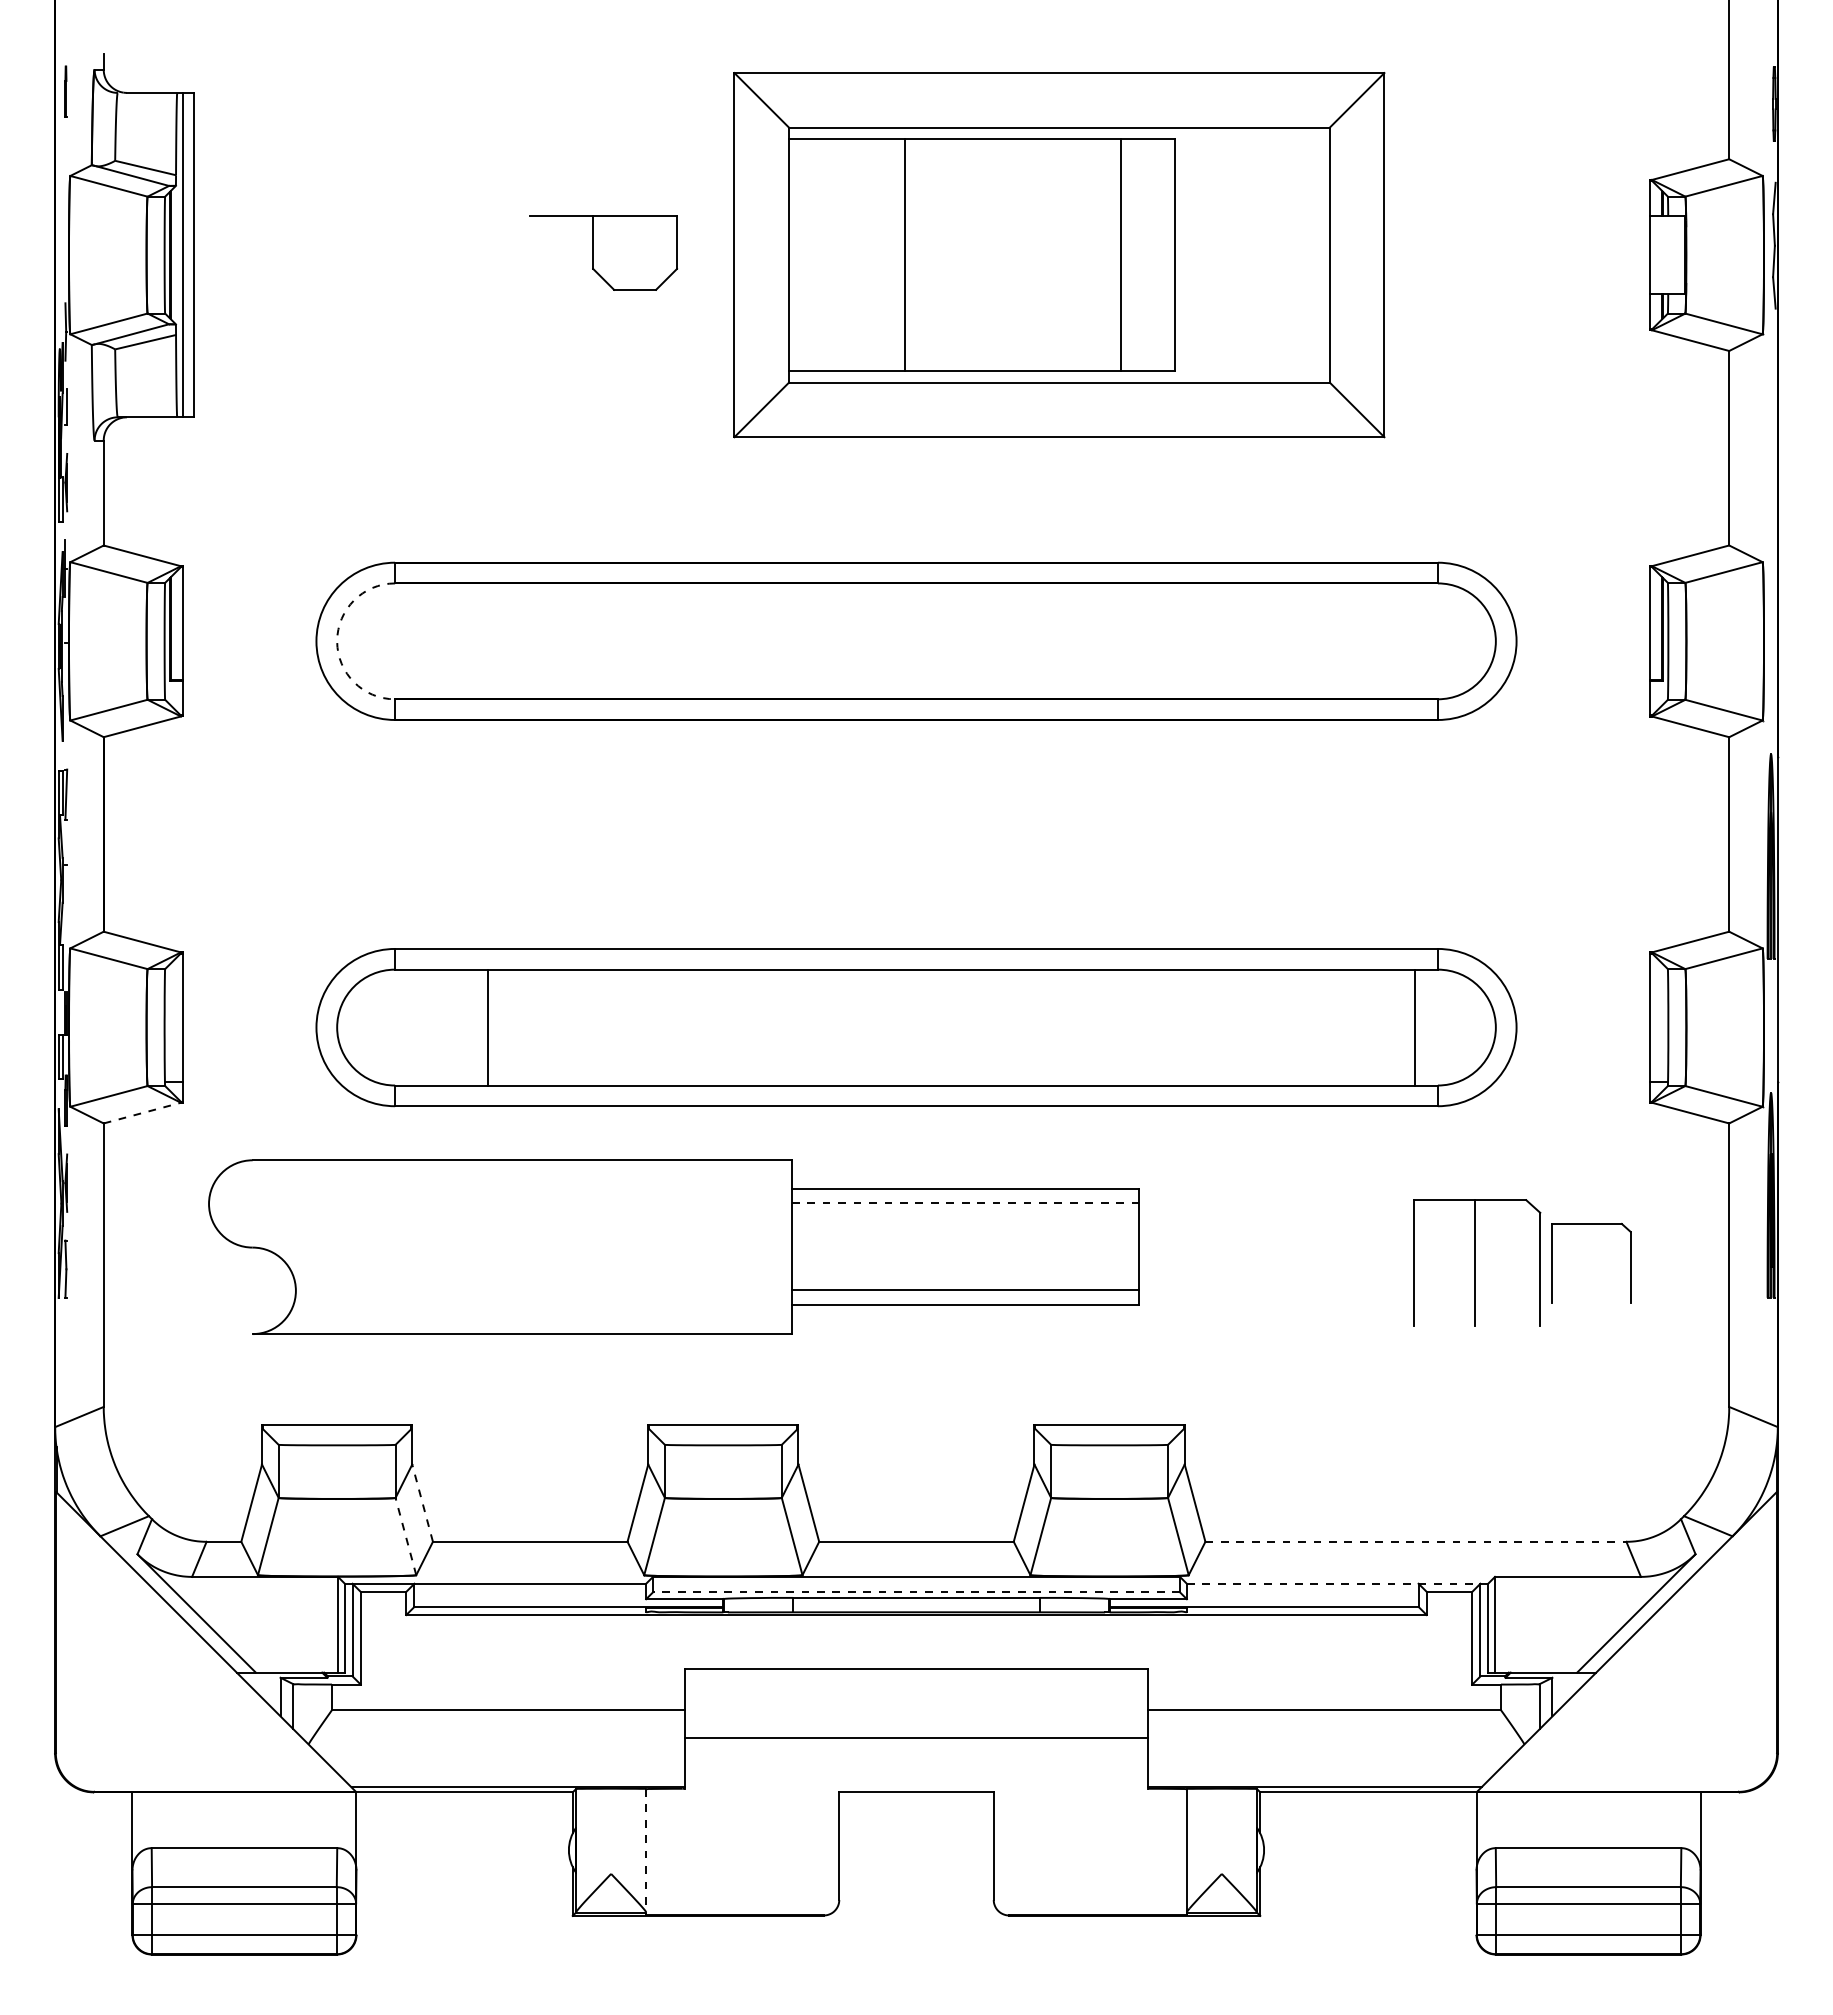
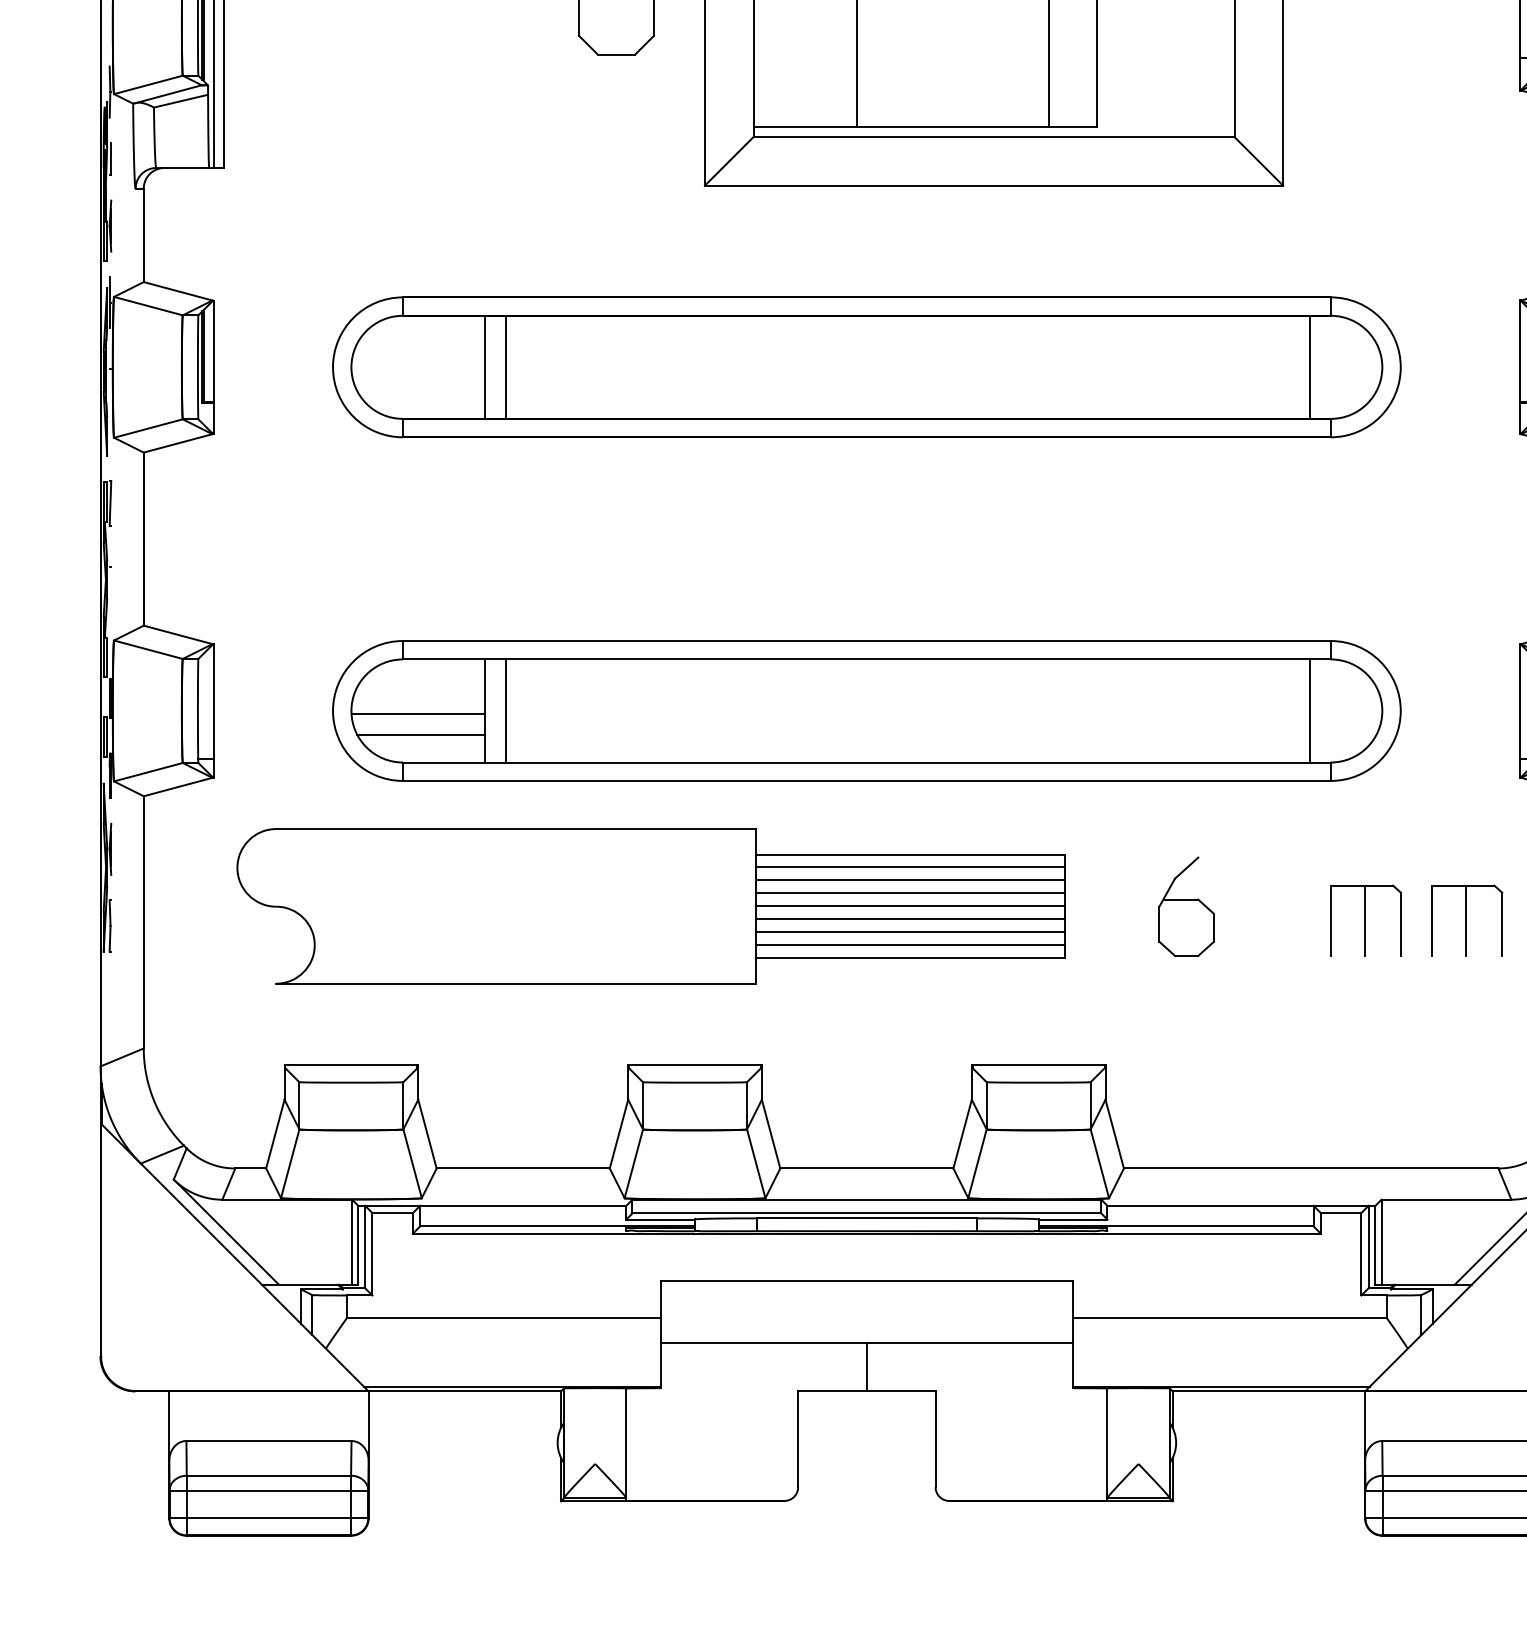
arc: (337, 641) -> (351, 367), dashed -> solid
line: (487, 641) -> (485, 367), added
line: (510, 641) -> (505, 367), added
line: (1414, 641) -> (1309, 367), added
line: (510, 1027) -> (505, 710), added
line: (412, 1031) -> (418, 714), added
line: (415, 1054) -> (421, 734), added
line: (142, 1113) -> (178, 787), dashed -> solid
line: (965, 1203) -> (910, 867), dashed -> solid
line: (965, 1217) -> (910, 879), added
line: (965, 1232) -> (910, 893), added
line: (965, 1247) -> (910, 906), added
part: (1275, 1247) -> (1186, 906), added
line: (965, 1261) -> (910, 919), added
line: (1589, 1262) -> (1465, 919), added
part: (1477, 1263) -> (1365, 920), size x0.62
line: (965, 1276) -> (910, 932), added
line: (422, 1503) -> (427, 1134), dashed -> solid
line: (405, 1536) -> (412, 1163), dashed -> solid
line: (1416, 1541) -> (1311, 1168), dashed -> solid
line: (1337, 1583) -> (1241, 1205), dashed -> solid
line: (916, 1592) -> (866, 1213), dashed -> solid
line: (916, 1765) -> (866, 1367), added
line: (646, 1852) -> (626, 1444), dashed -> solid

